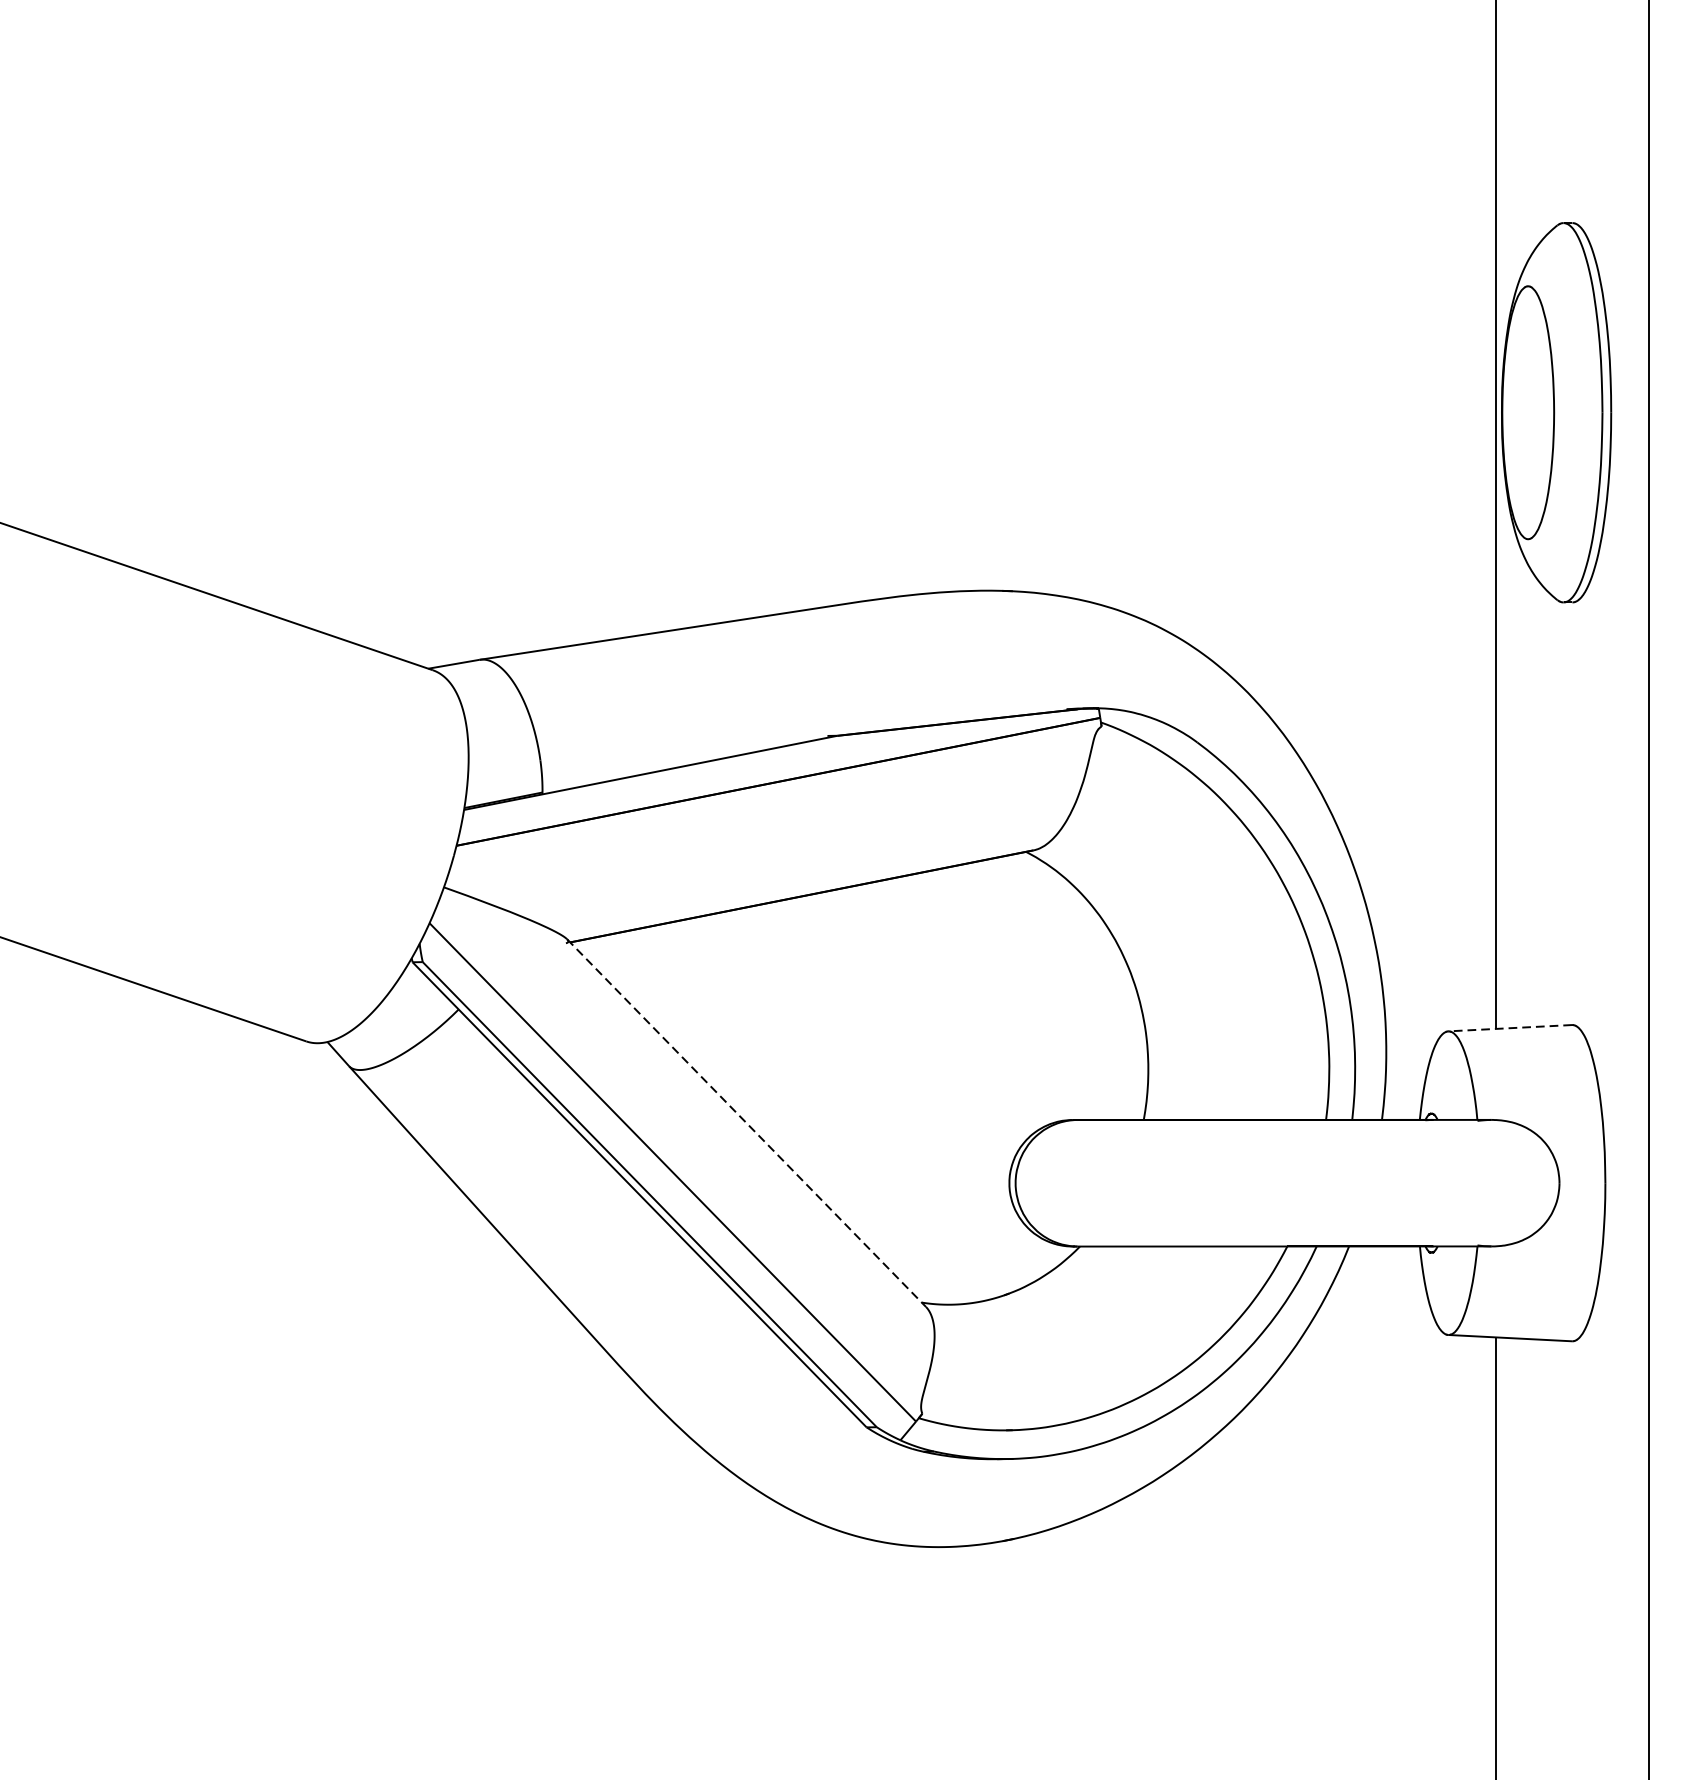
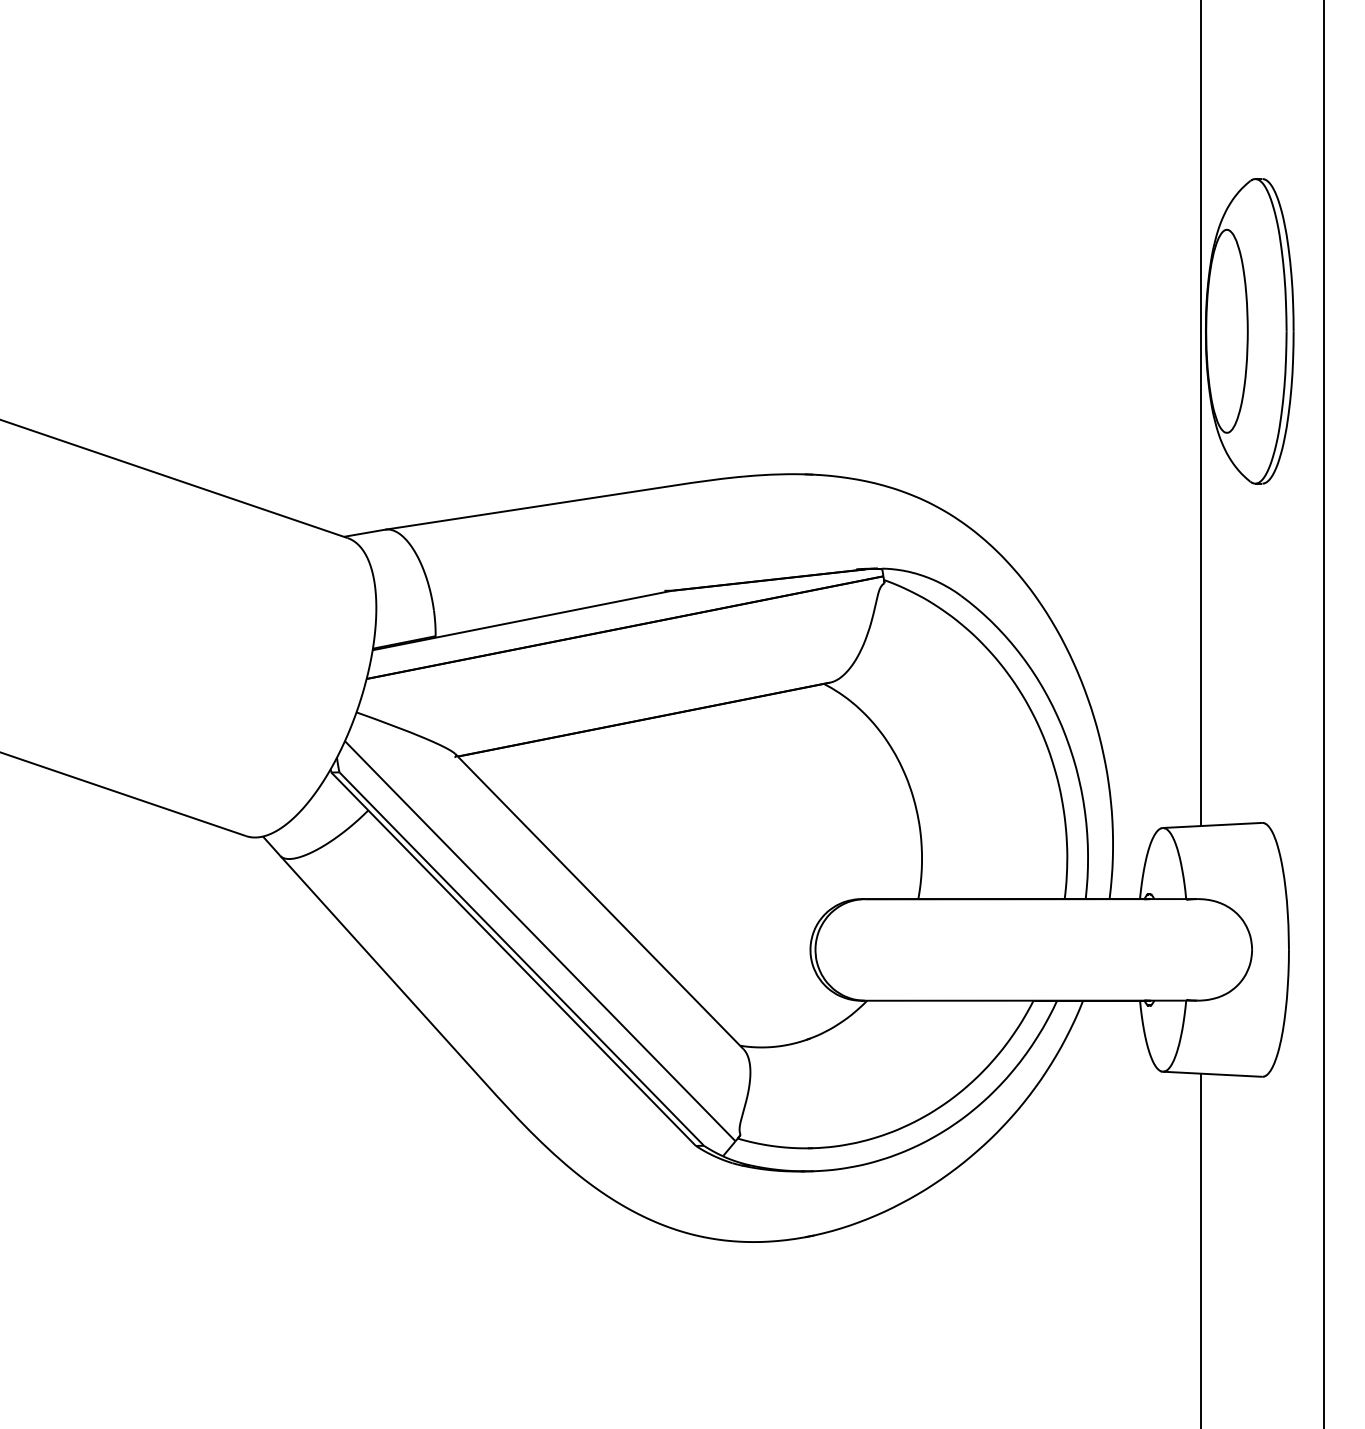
line: (1510, 1028) -> (1212, 825), dashed -> solid
line: (746, 1122) -> (599, 901), dashed -> solid

